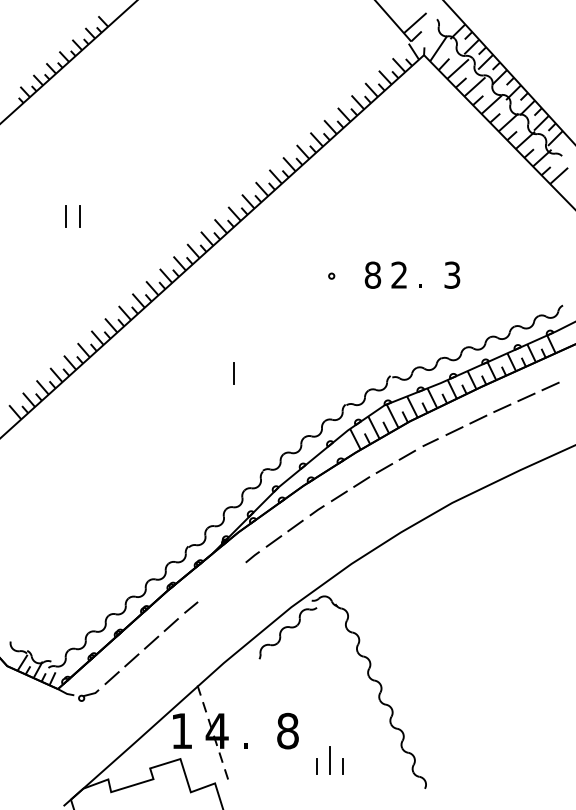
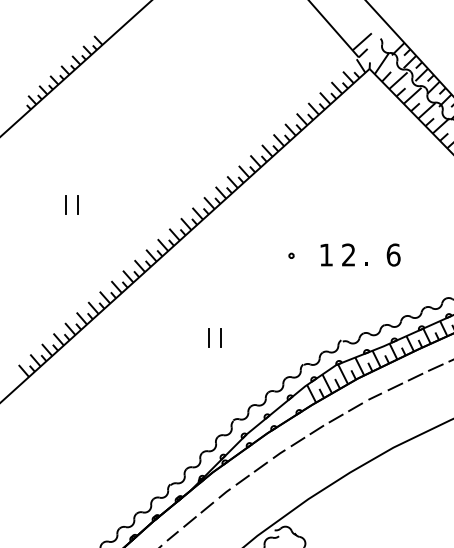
text: (372, 274) -> (326, 254), 8 -> 1
text: (452, 274) -> (393, 254), 3 -> 6
line: (248, 373) -> (221, 338), added
line: (219, 584) -> (196, 516), added

